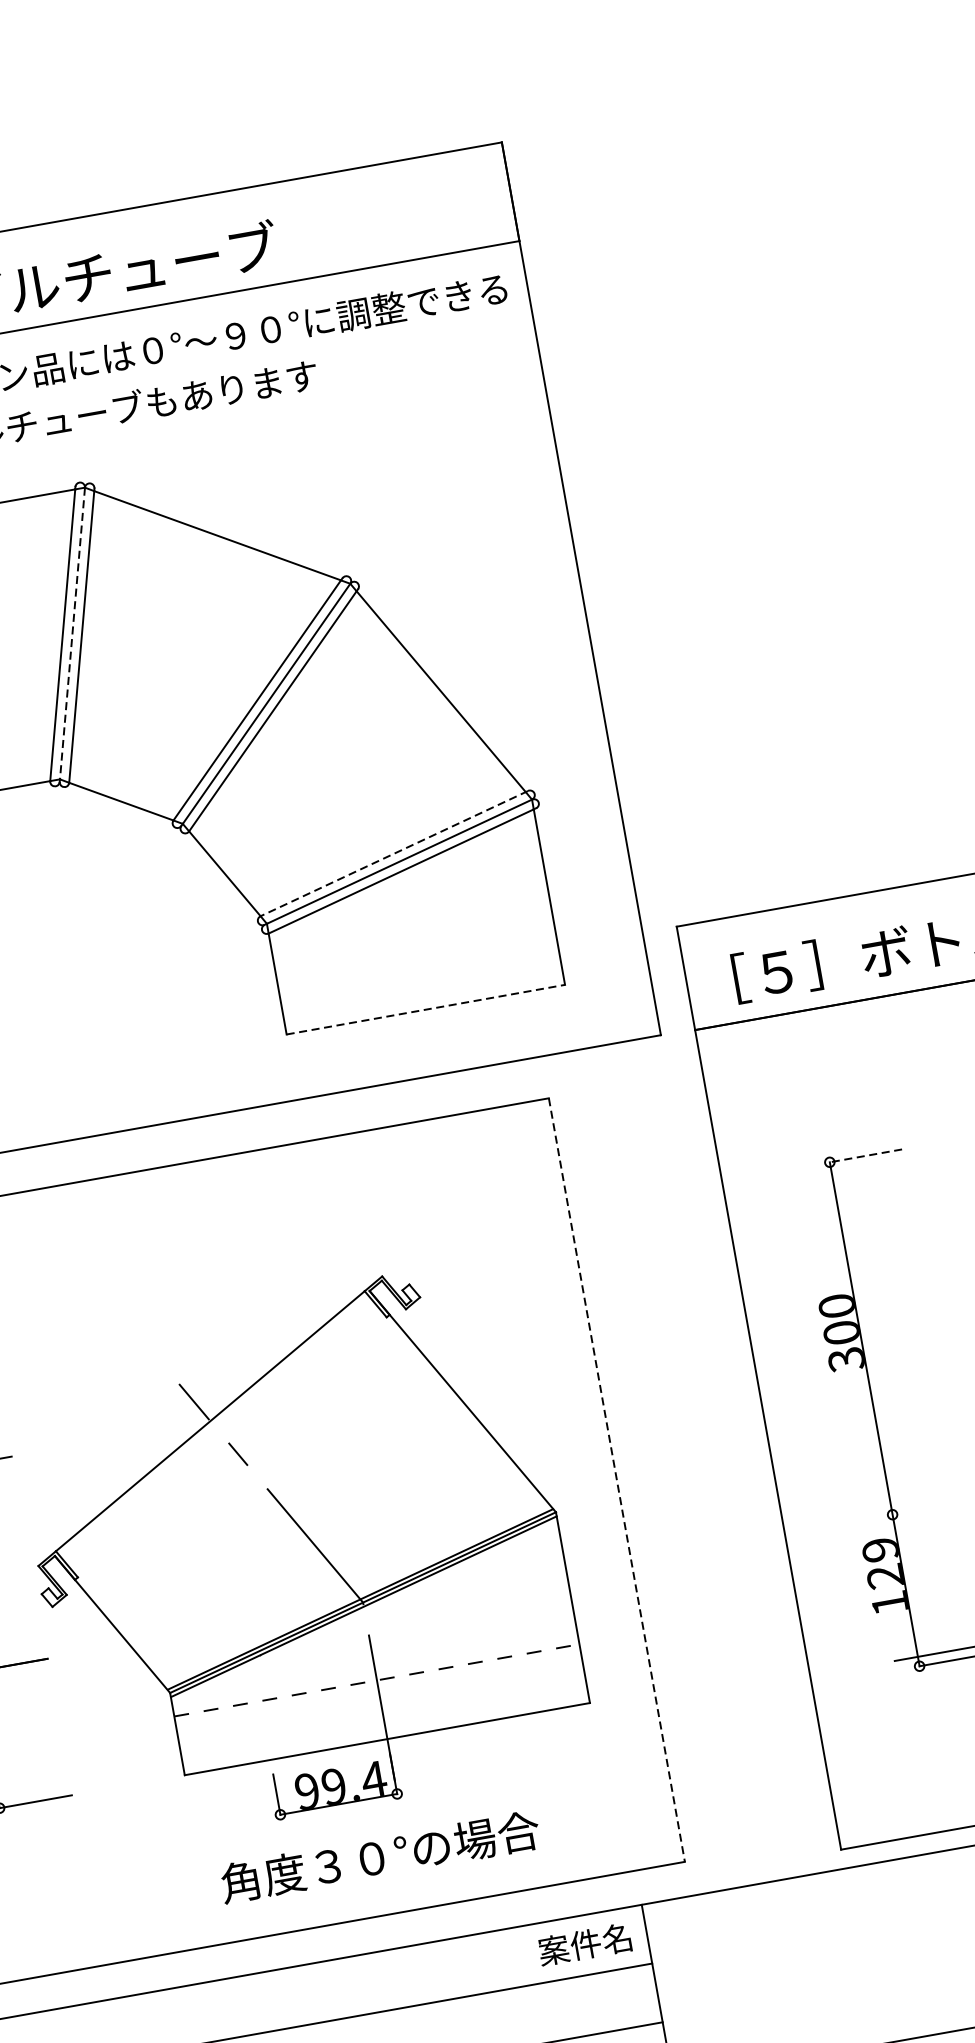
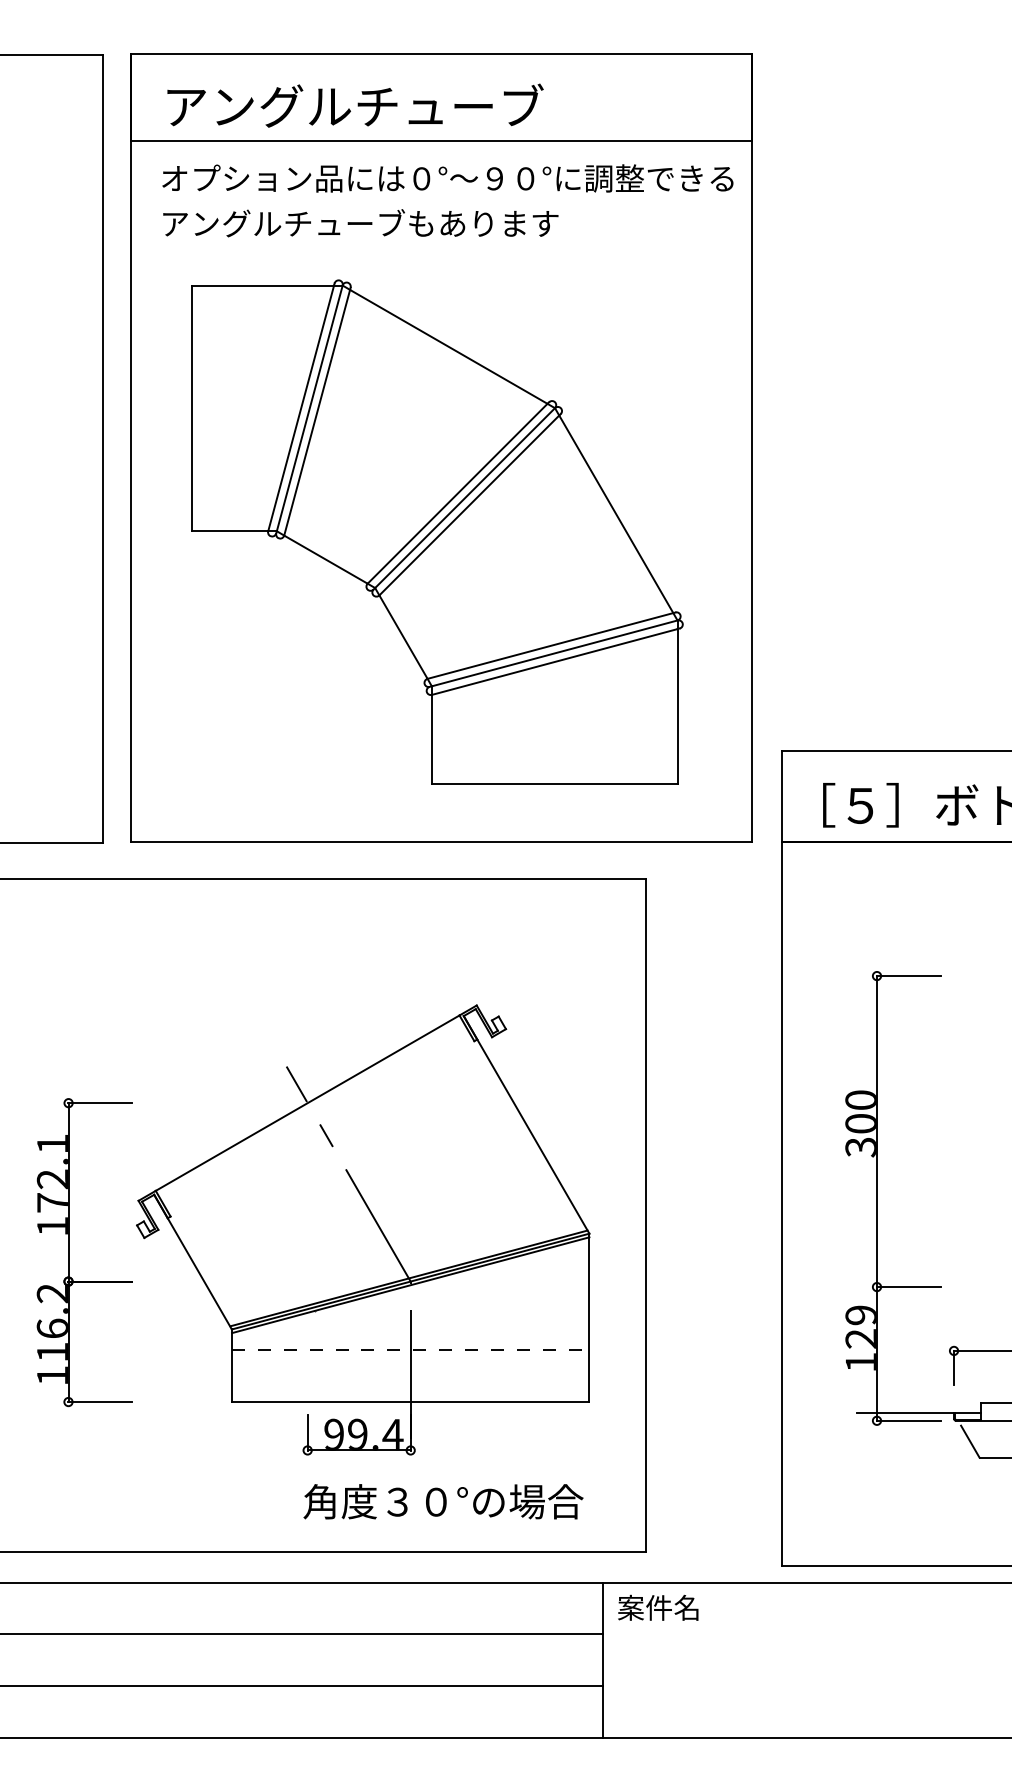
line: (72, 633) -> (309, 408), dashed -> solid
line: (394, 853) -> (551, 645), dashed -> solid
line: (425, 1009) -> (554, 783), dashed -> solid
line: (865, 1156) -> (908, 976), dashed -> solid
line: (616, 1480) -> (646, 1215), dashed -> solid
line: (928, 1508) -> (908, 1287), added
text: (380, 1856) -> (443, 1501), moved
text: (585, 1944) -> (658, 1607), moved

